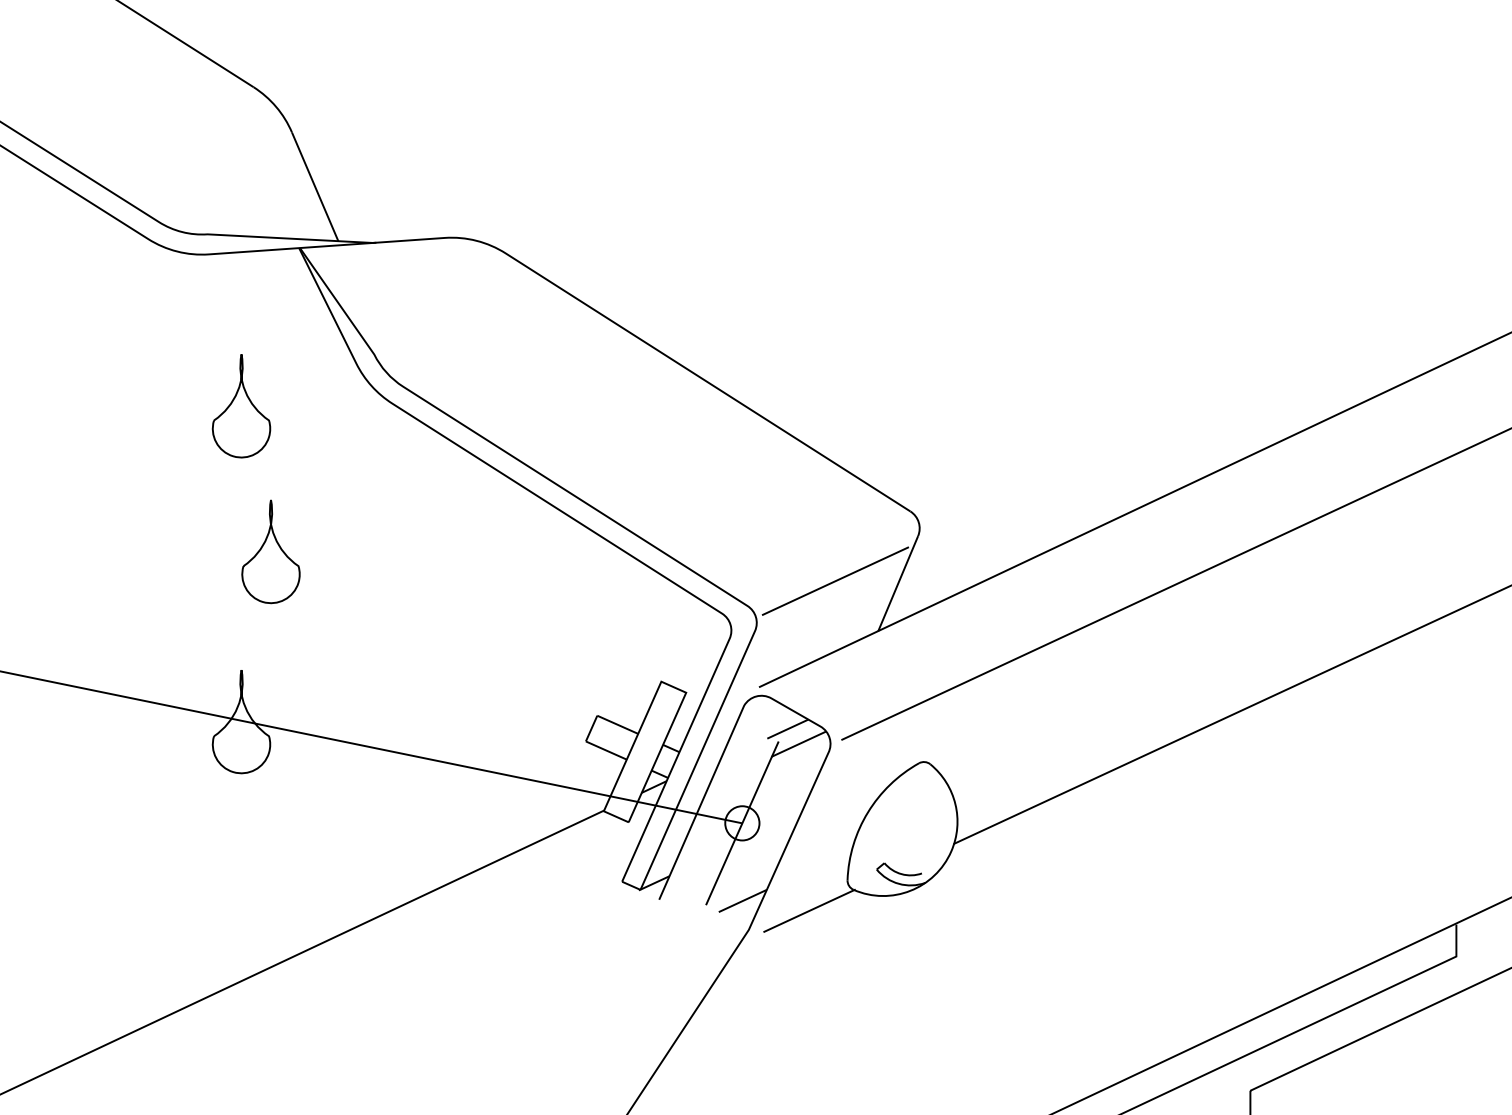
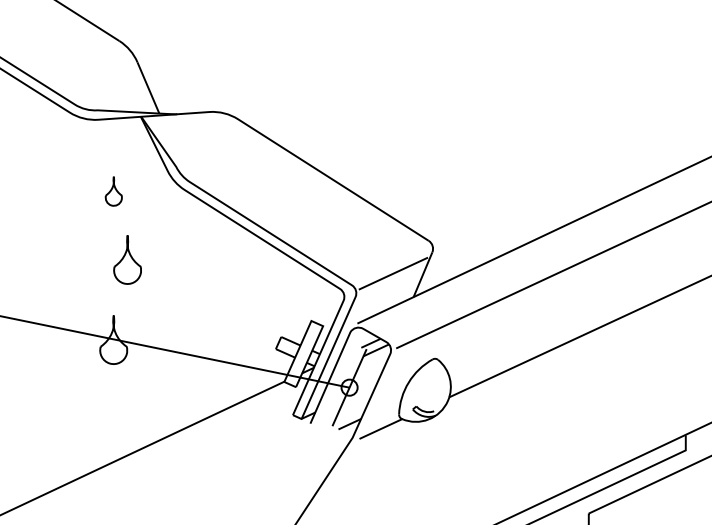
part: (241, 406) -> (113, 191), size x0.6

